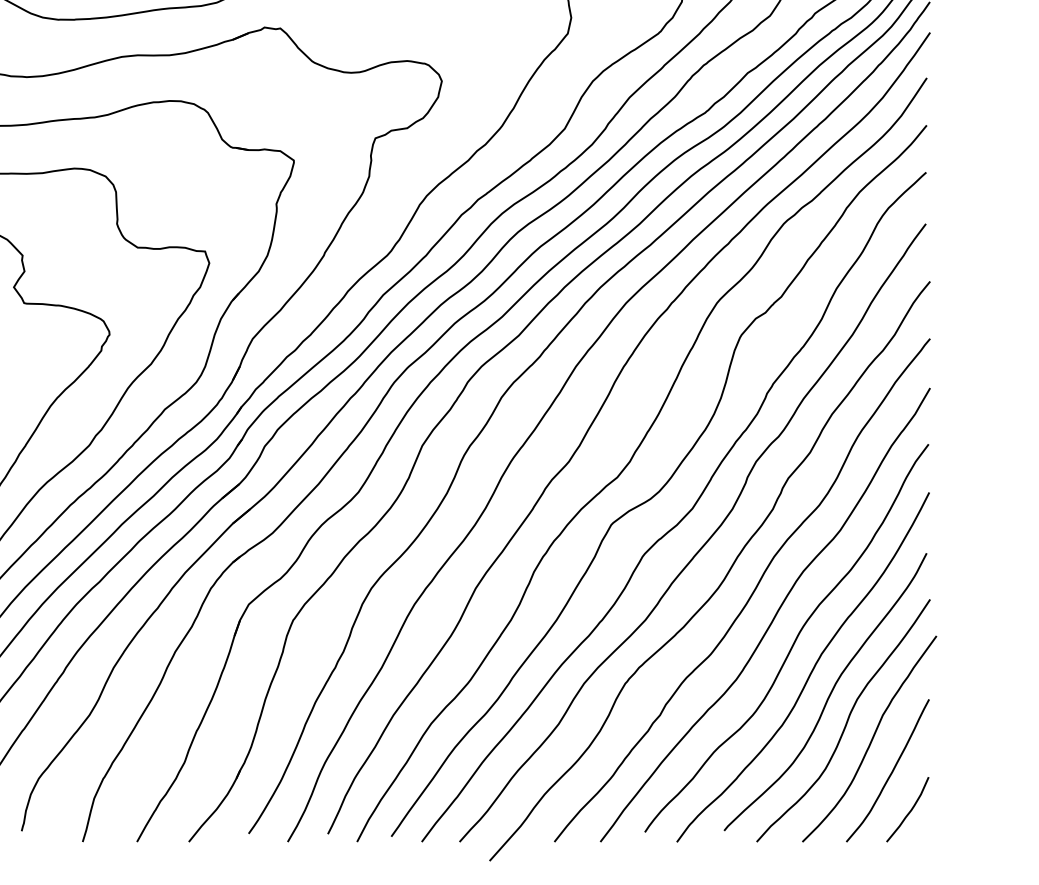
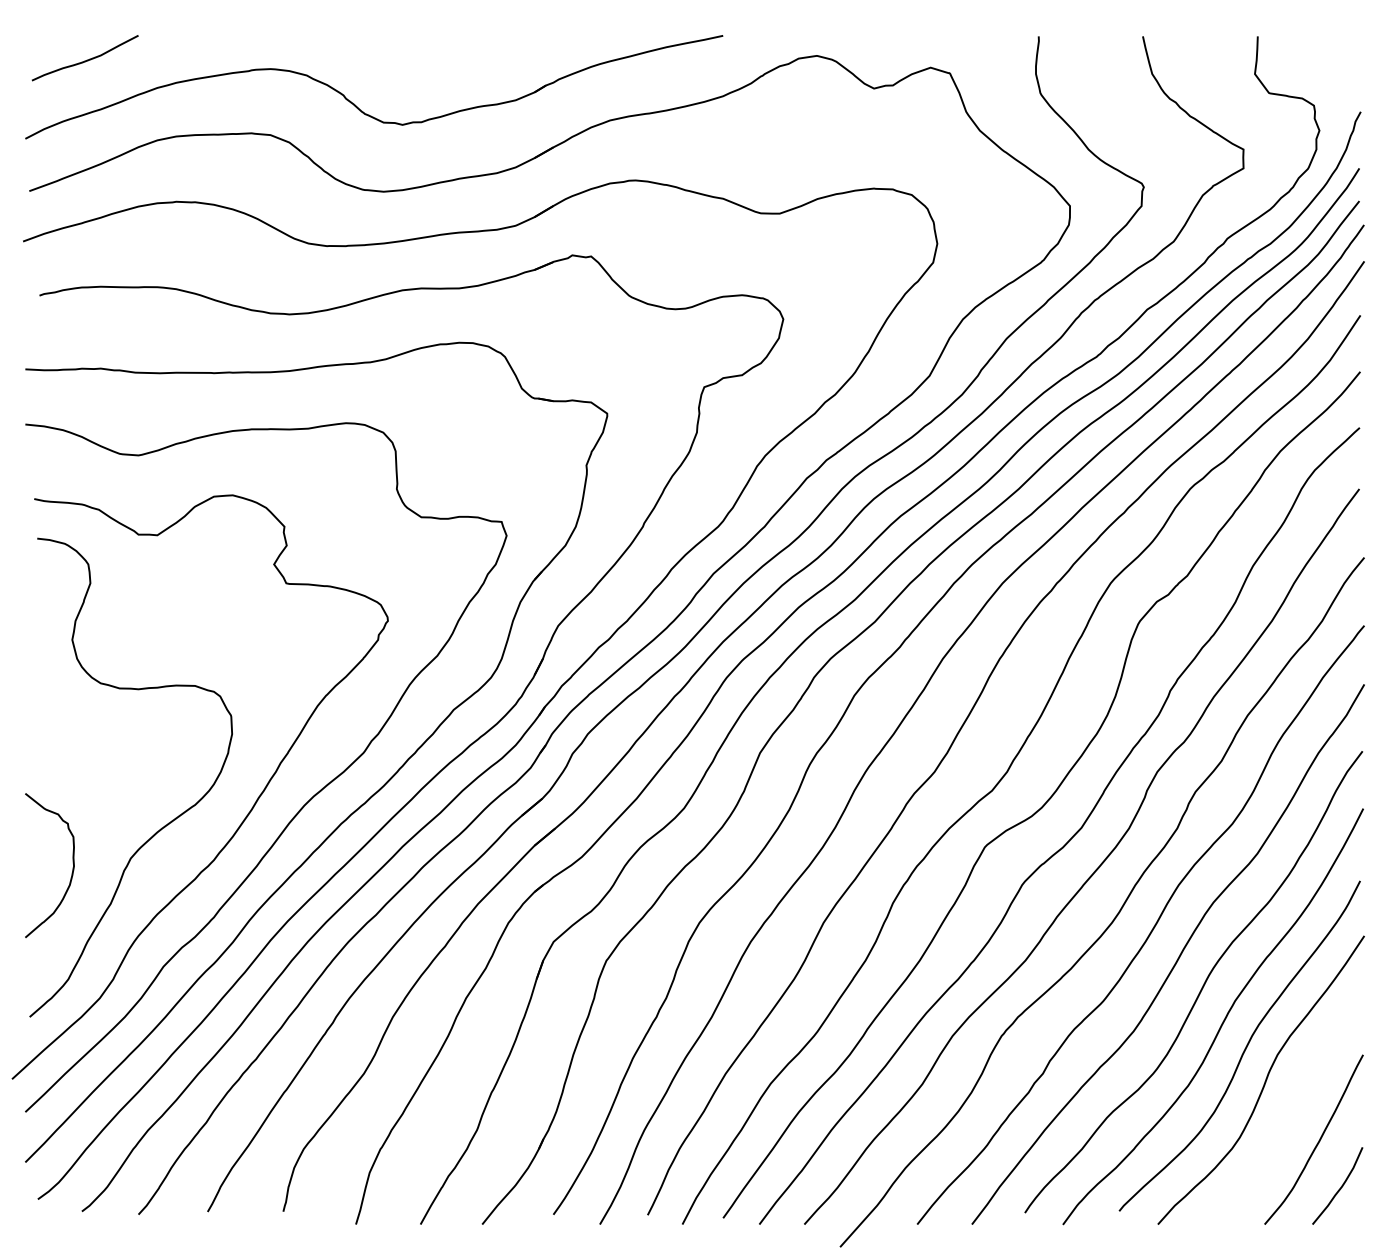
curve: (871, 738) -> (1294, 1101), removed

